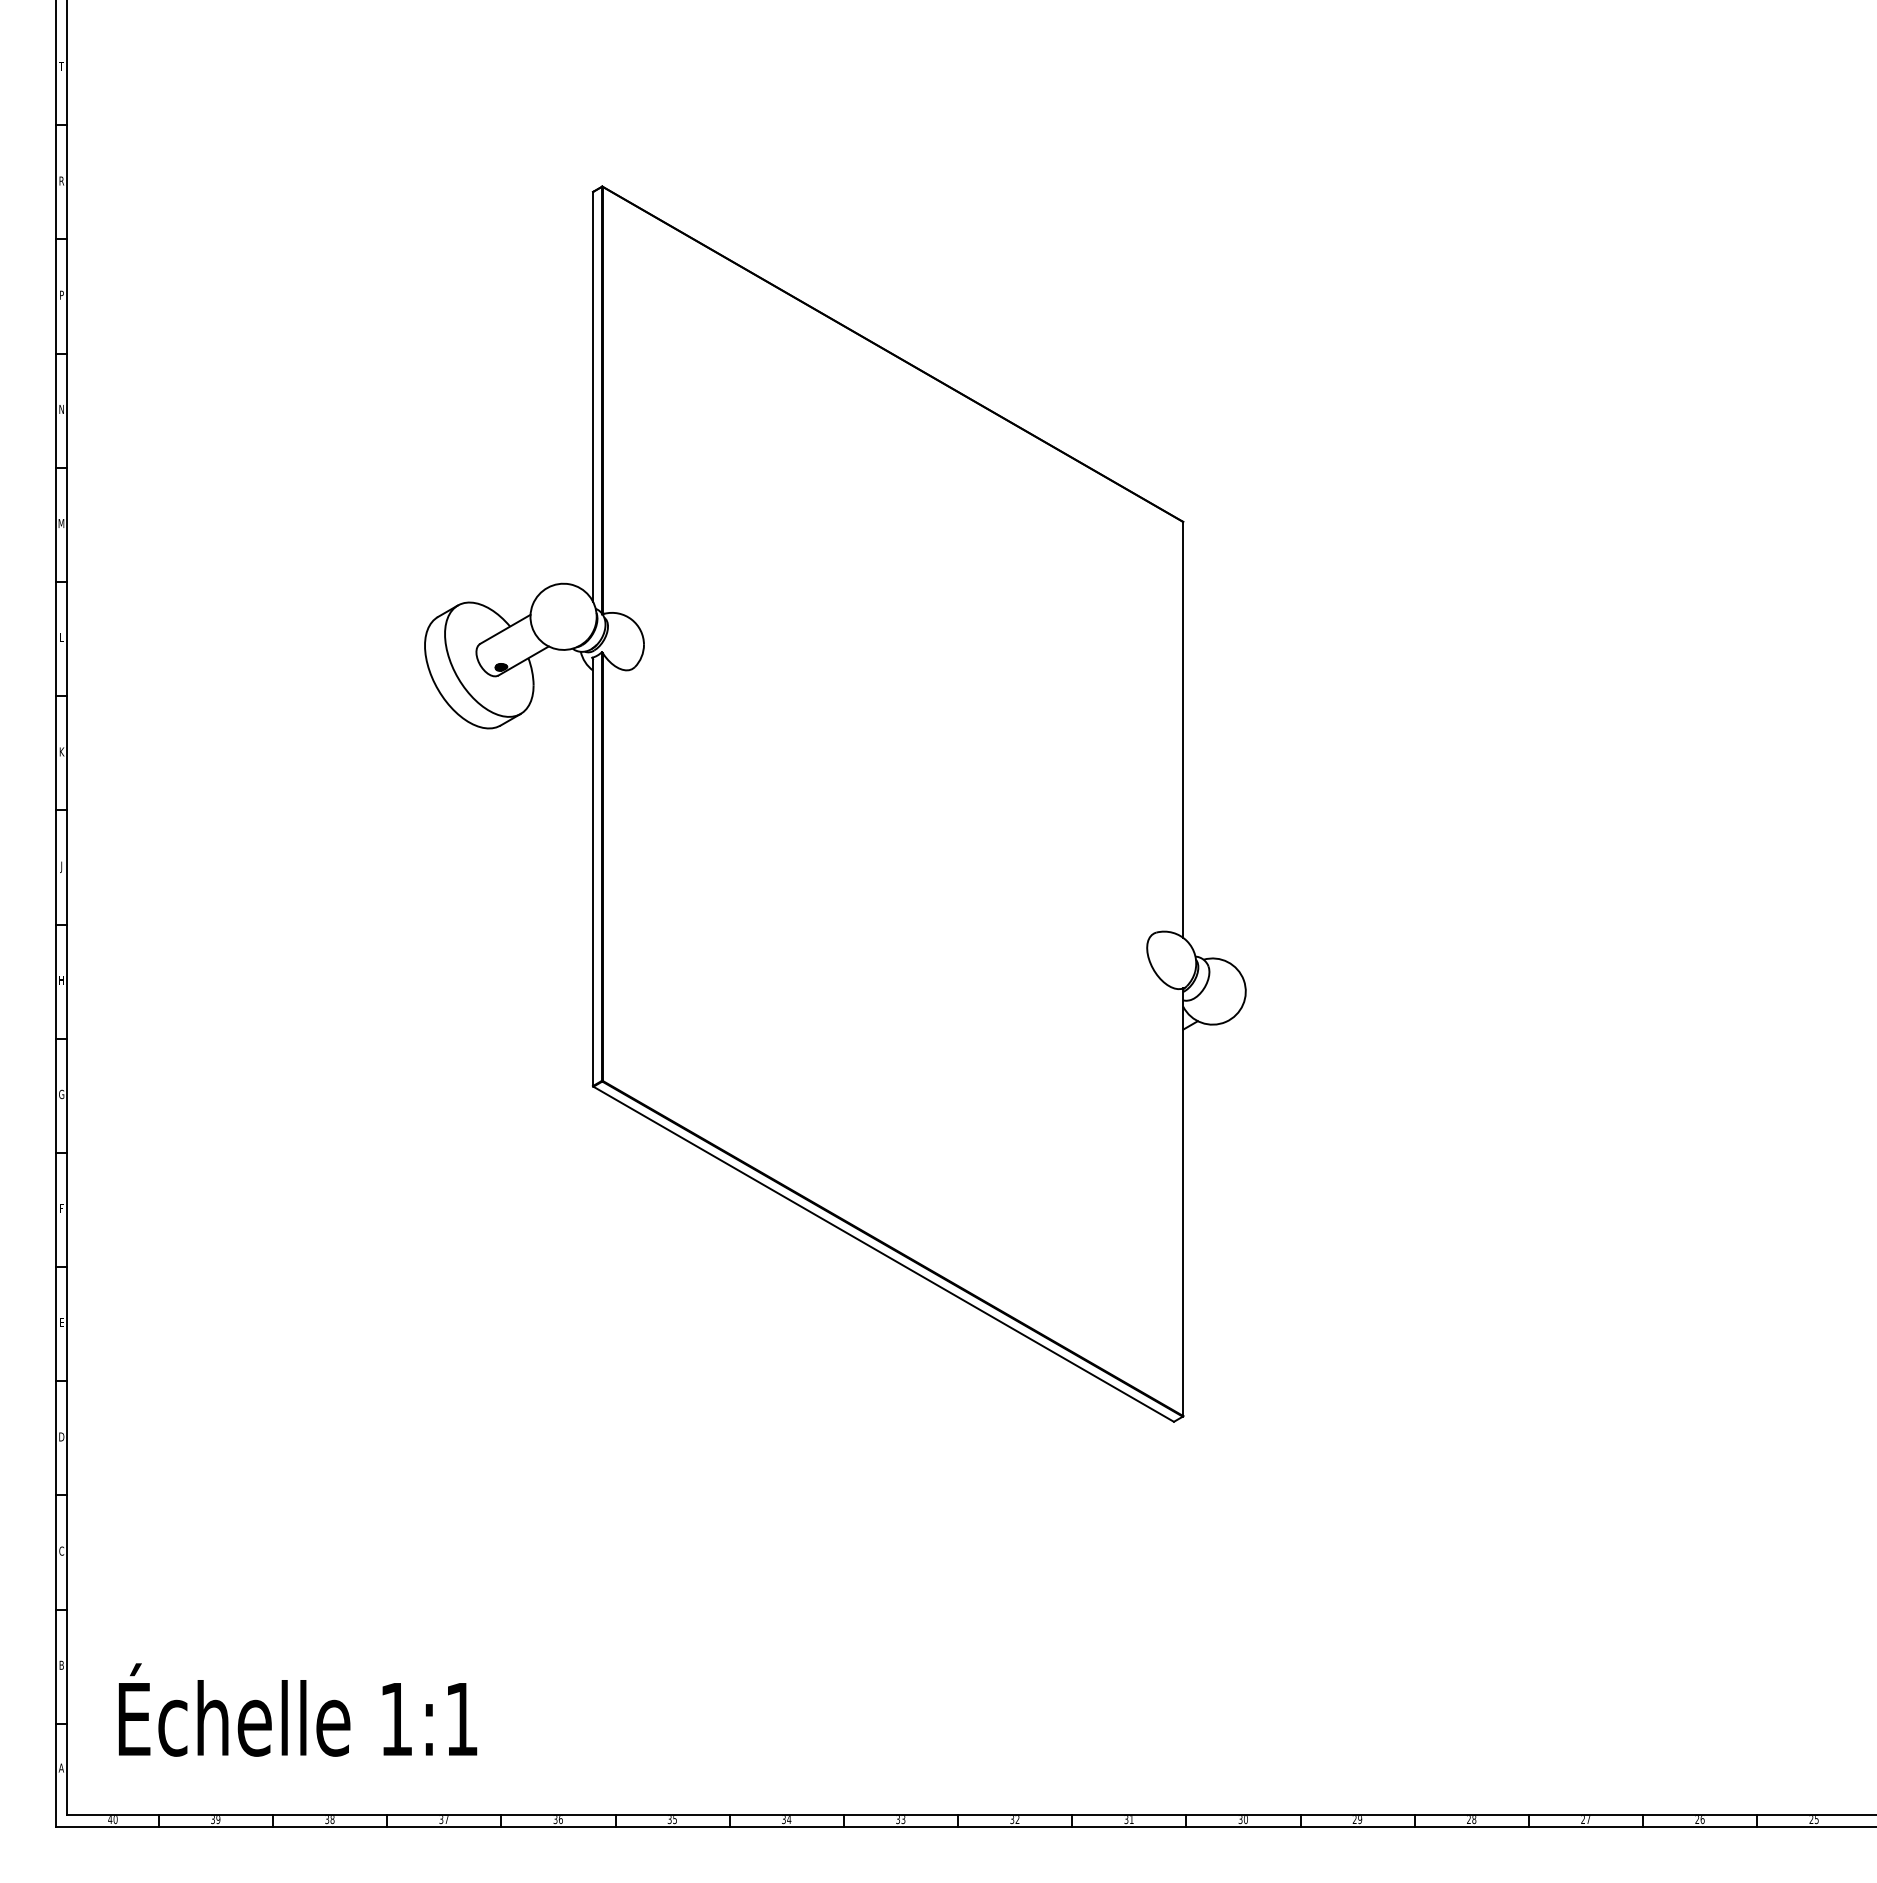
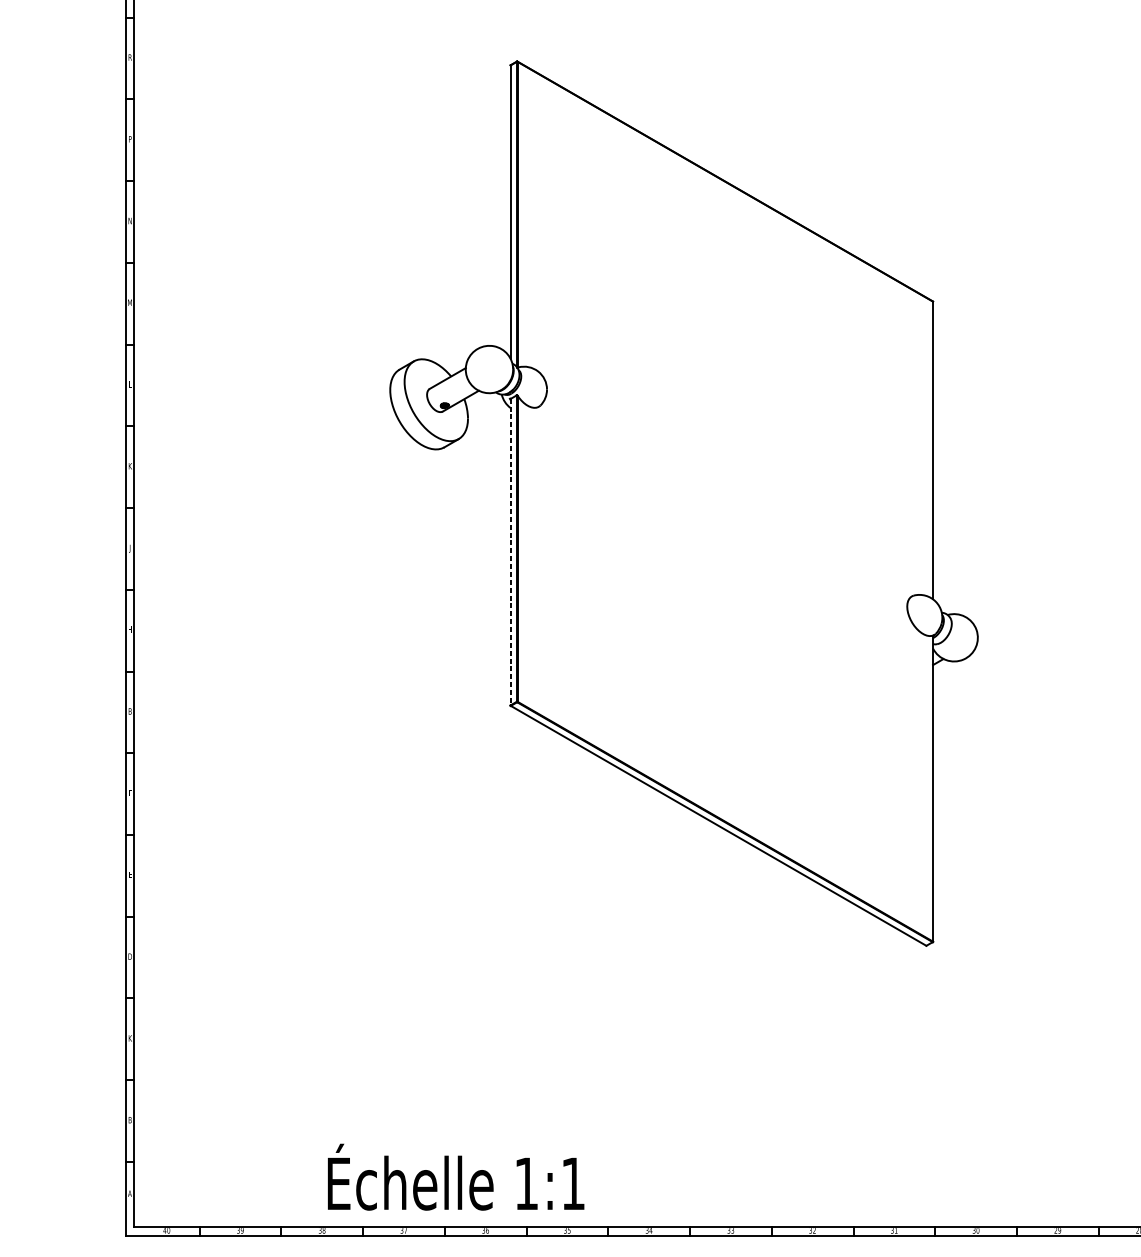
line: (593, 872) -> (510, 552), solid -> dashed
text: (61, 1094) -> (130, 711), G -> B
text: (61, 1550) -> (130, 1037), C -> K
text: (298, 1709) -> (456, 1176), moved

